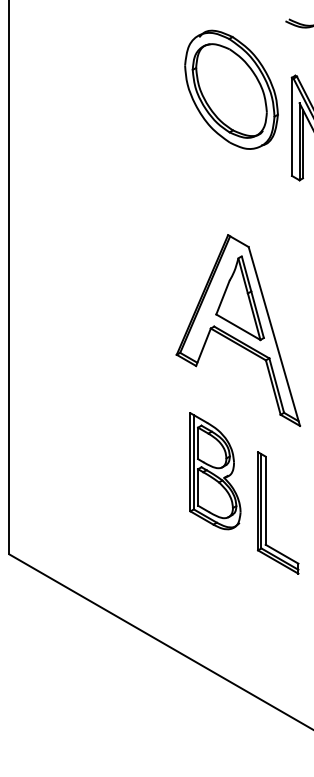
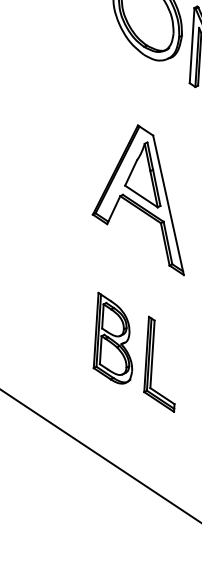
part: (215, 471) -> (114, 338), moved
part: (266, 512) -> (152, 363), moved

